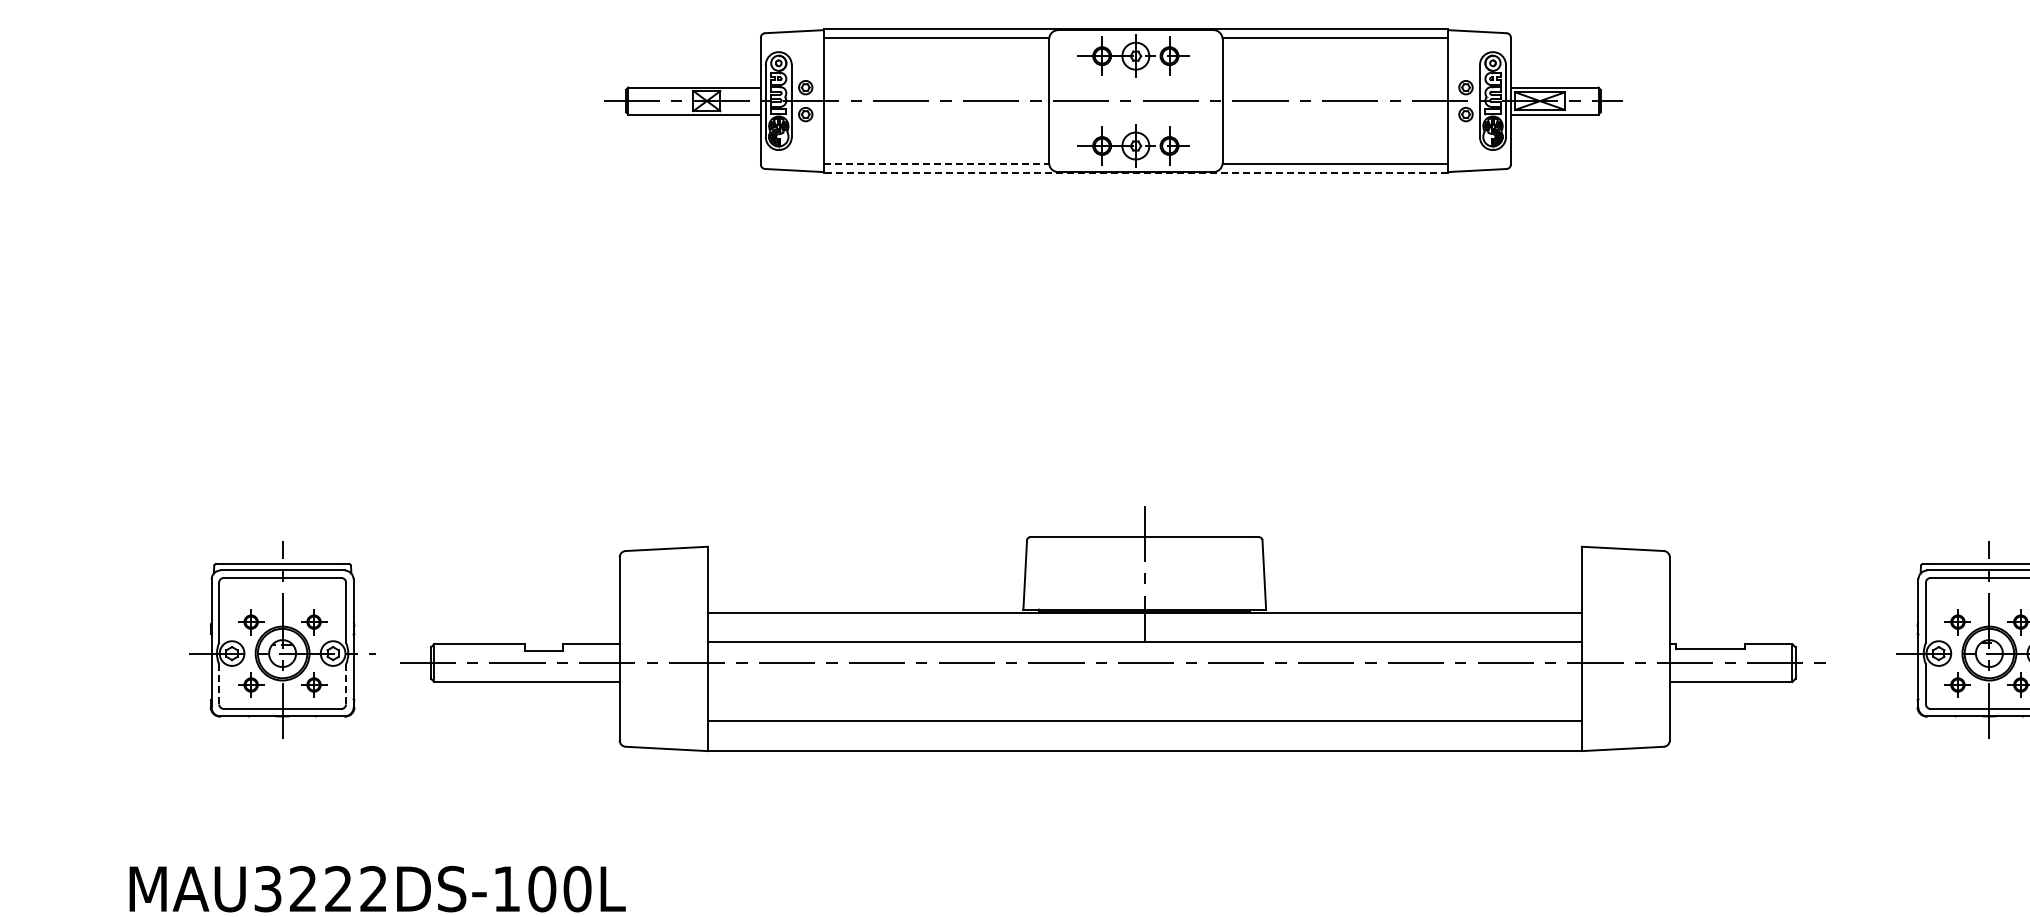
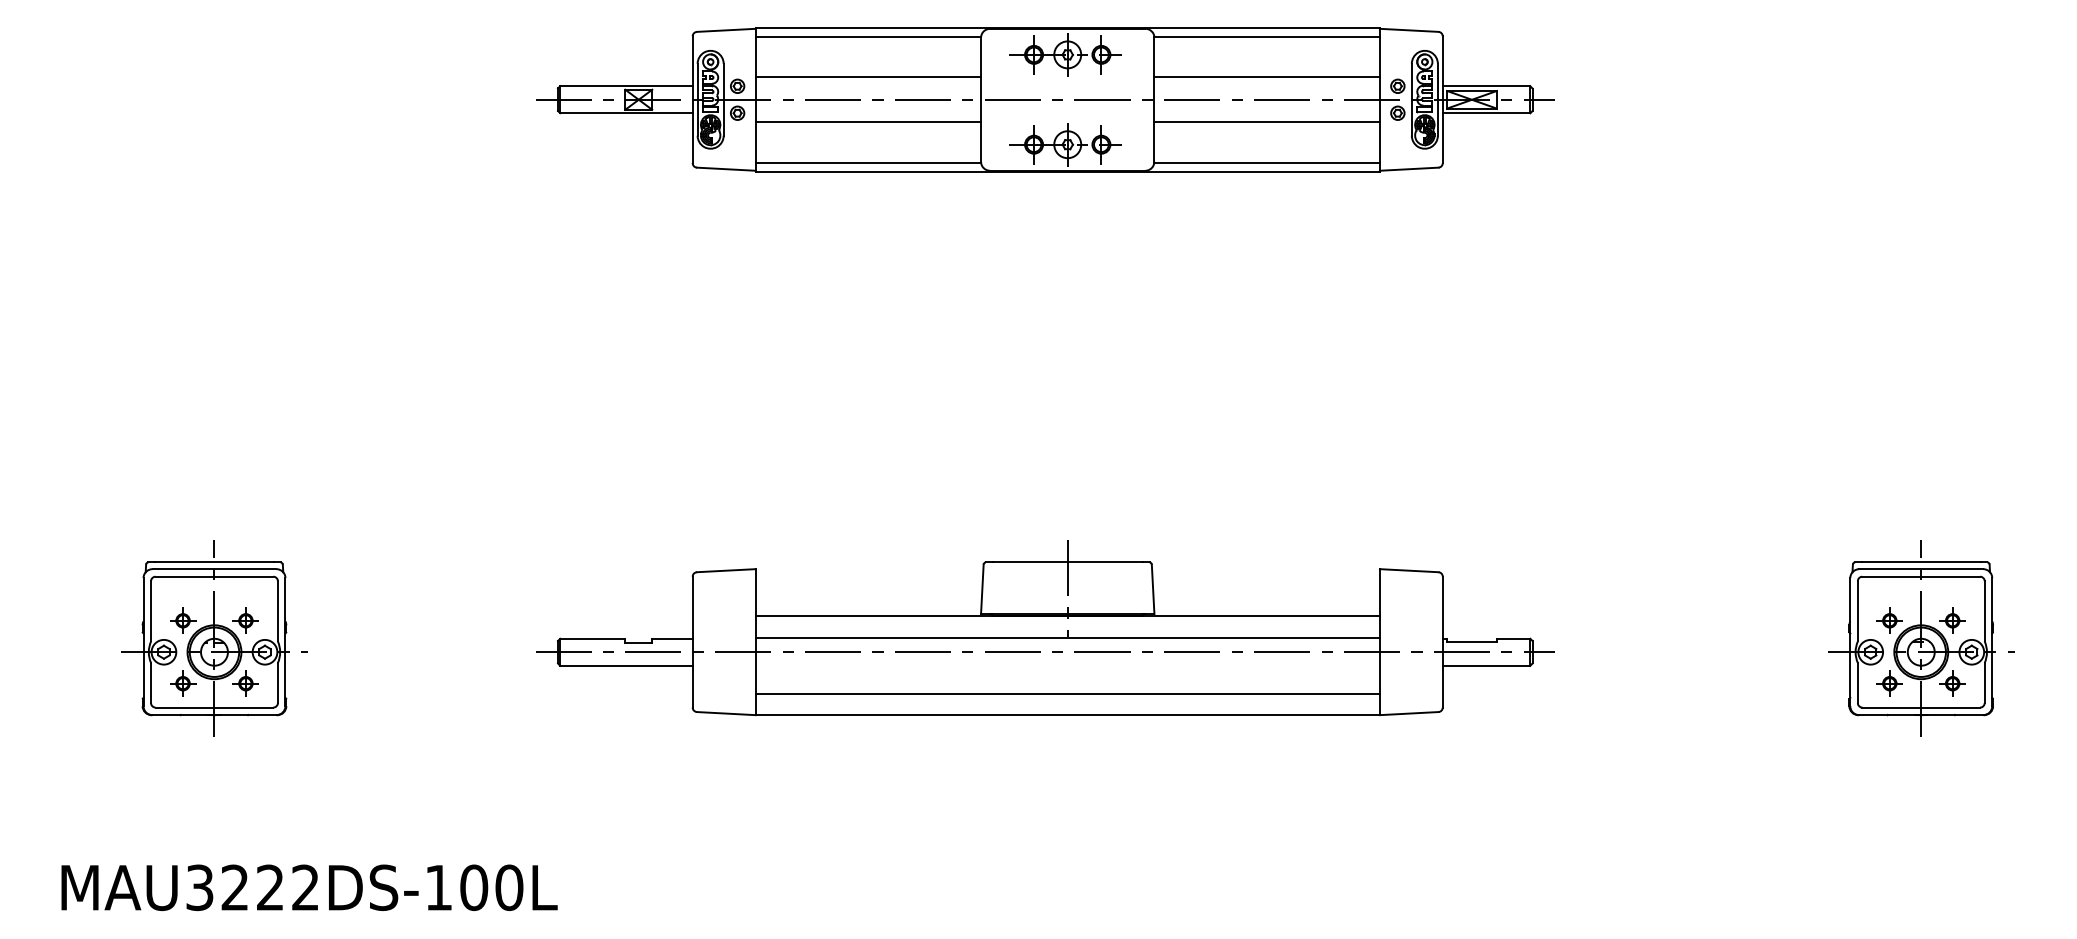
line: (936, 78) -> (868, 77), added
line: (1334, 78) -> (1266, 77), added
line: (936, 123) -> (868, 122), added
line: (1334, 123) -> (1266, 122), added
line: (936, 163) -> (868, 162), dashed -> solid
line: (1135, 172) -> (1067, 171), dashed -> solid
part: (1113, 629) -> (1045, 628), size x0.71
line: (345, 683) -> (277, 682), dashed -> solid
line: (219, 684) -> (151, 683), dashed -> solid

